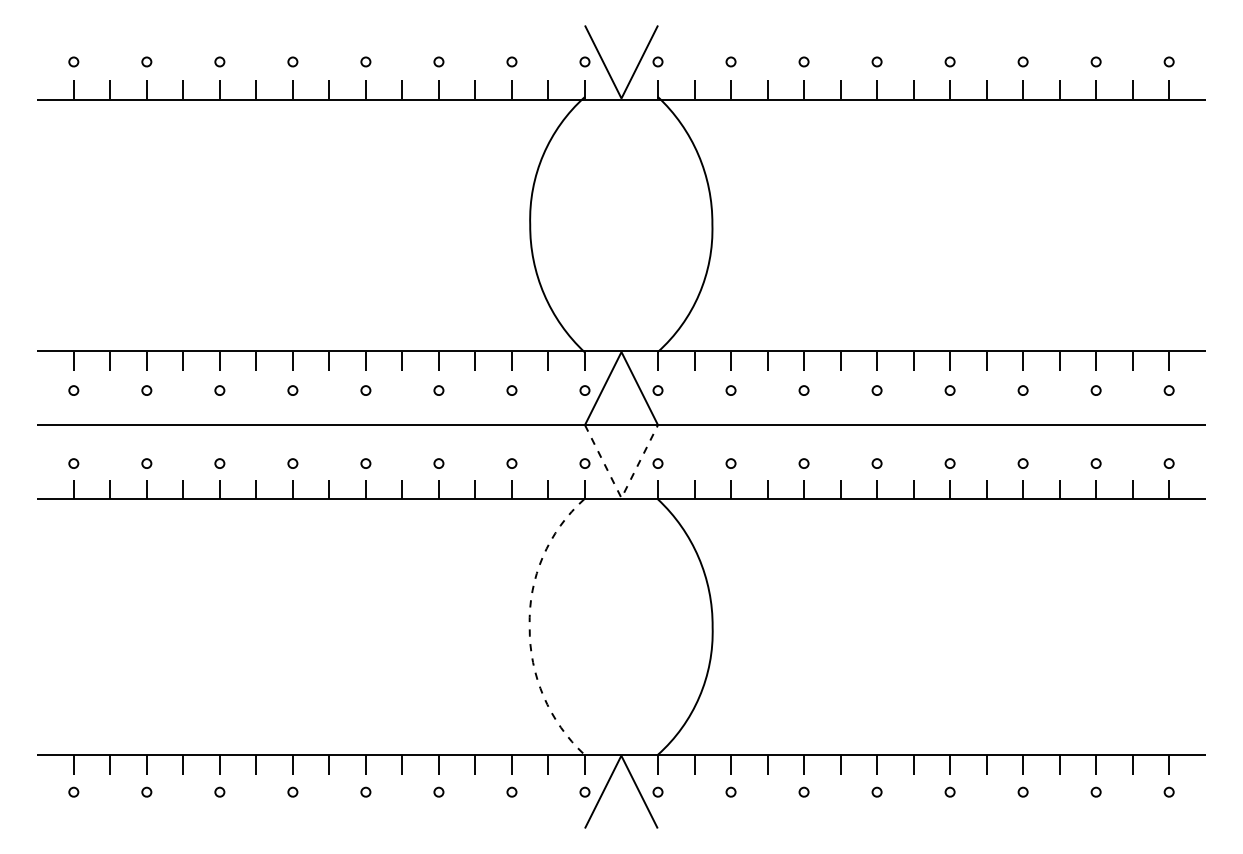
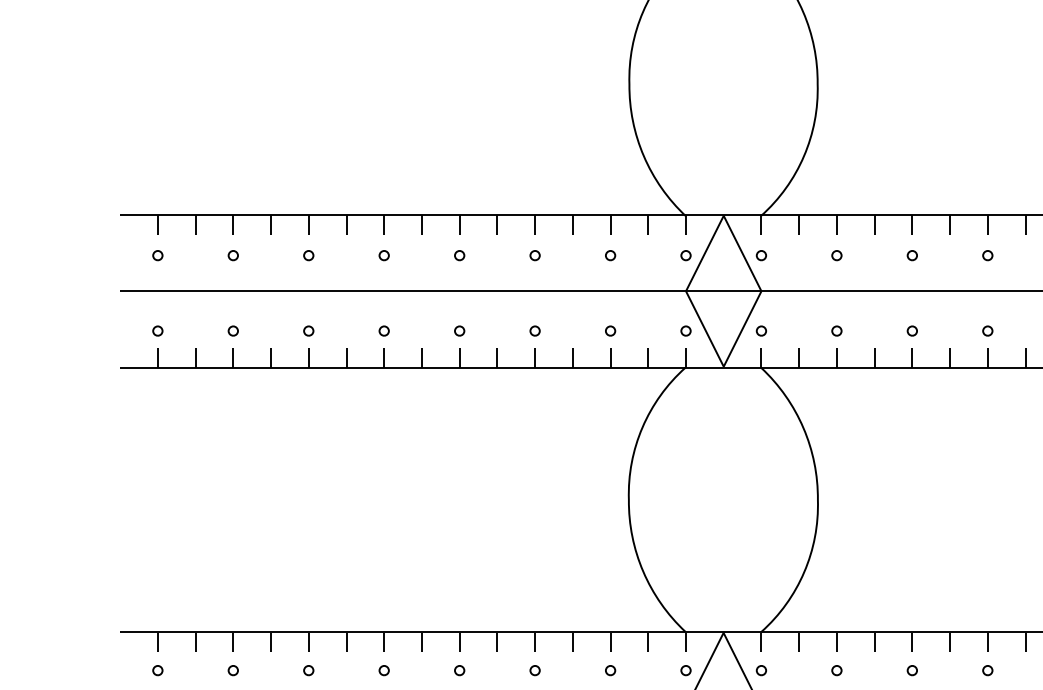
line: (621, 498) -> (723, 367), dashed -> solid
line: (529, 626) -> (628, 499), dashed -> solid

